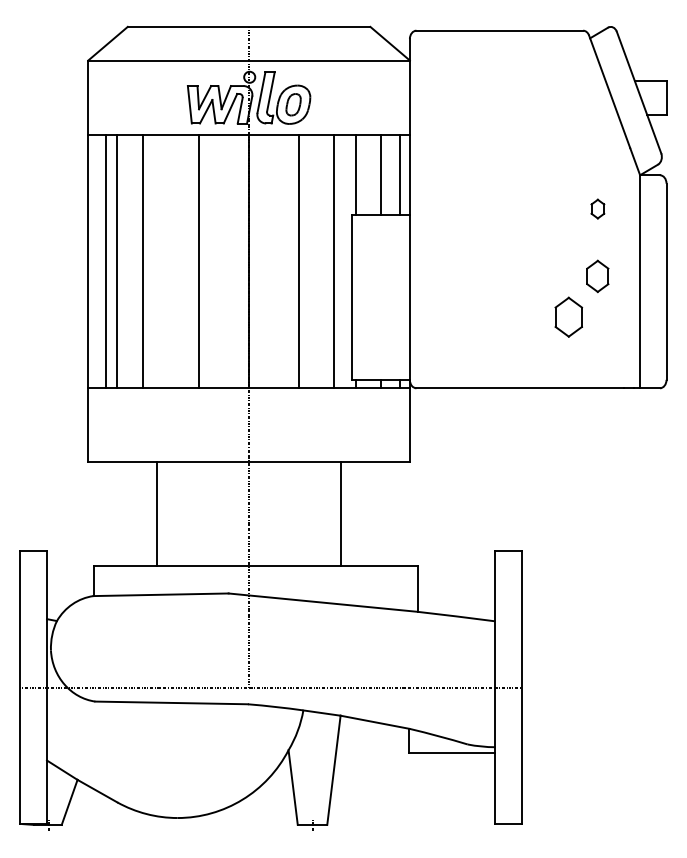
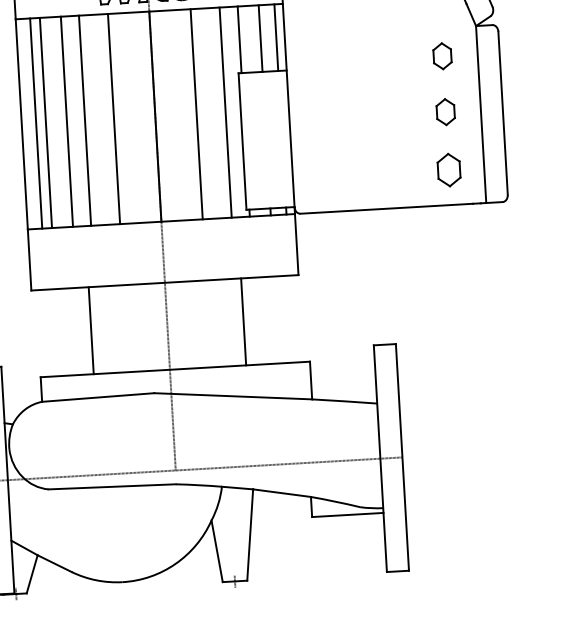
part: (597, 208) -> (442, 55), size x1.67
line: (164, 261) -> (85, 120), added
part: (568, 316) -> (448, 169), moved

